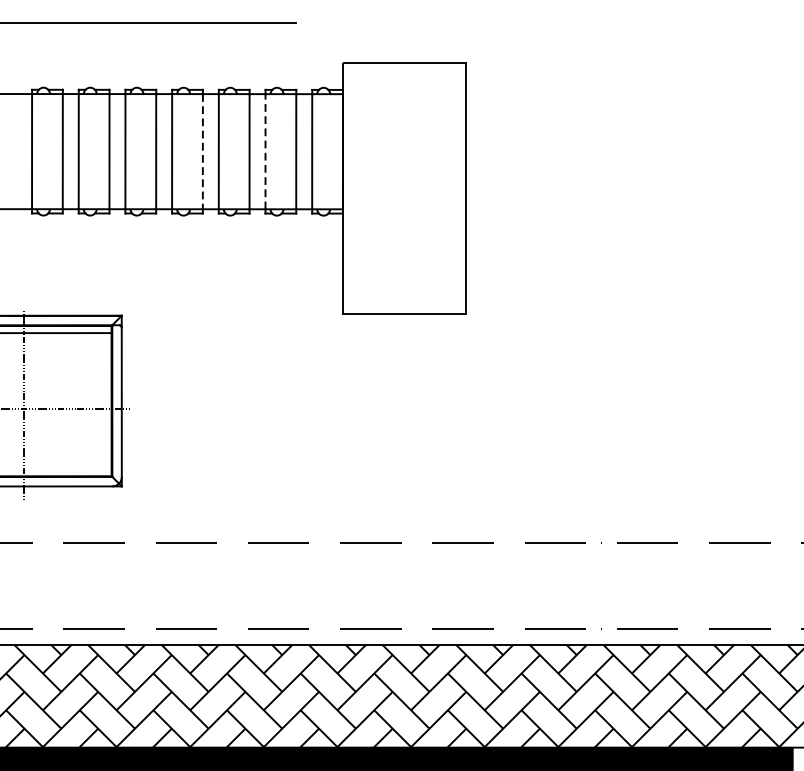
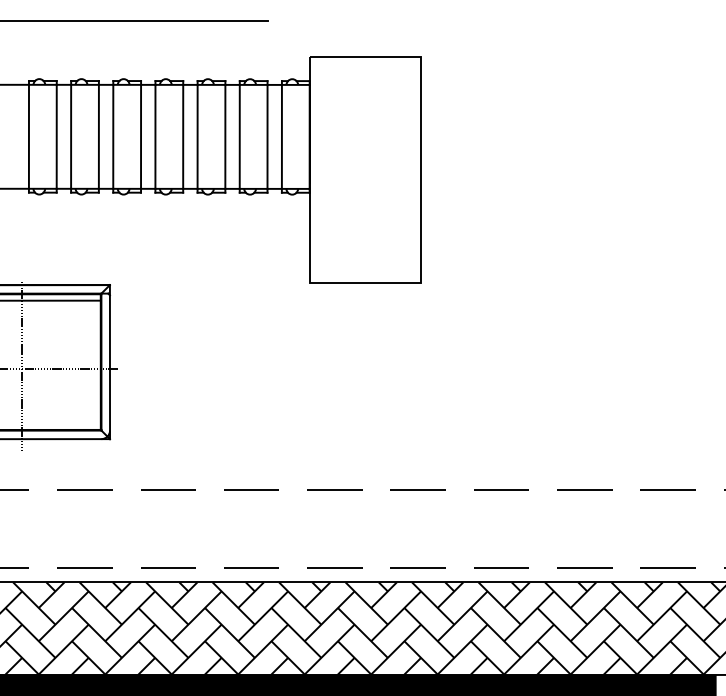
line: (203, 151) -> (183, 136), dashed -> solid
line: (265, 151) -> (239, 136), dashed -> solid

